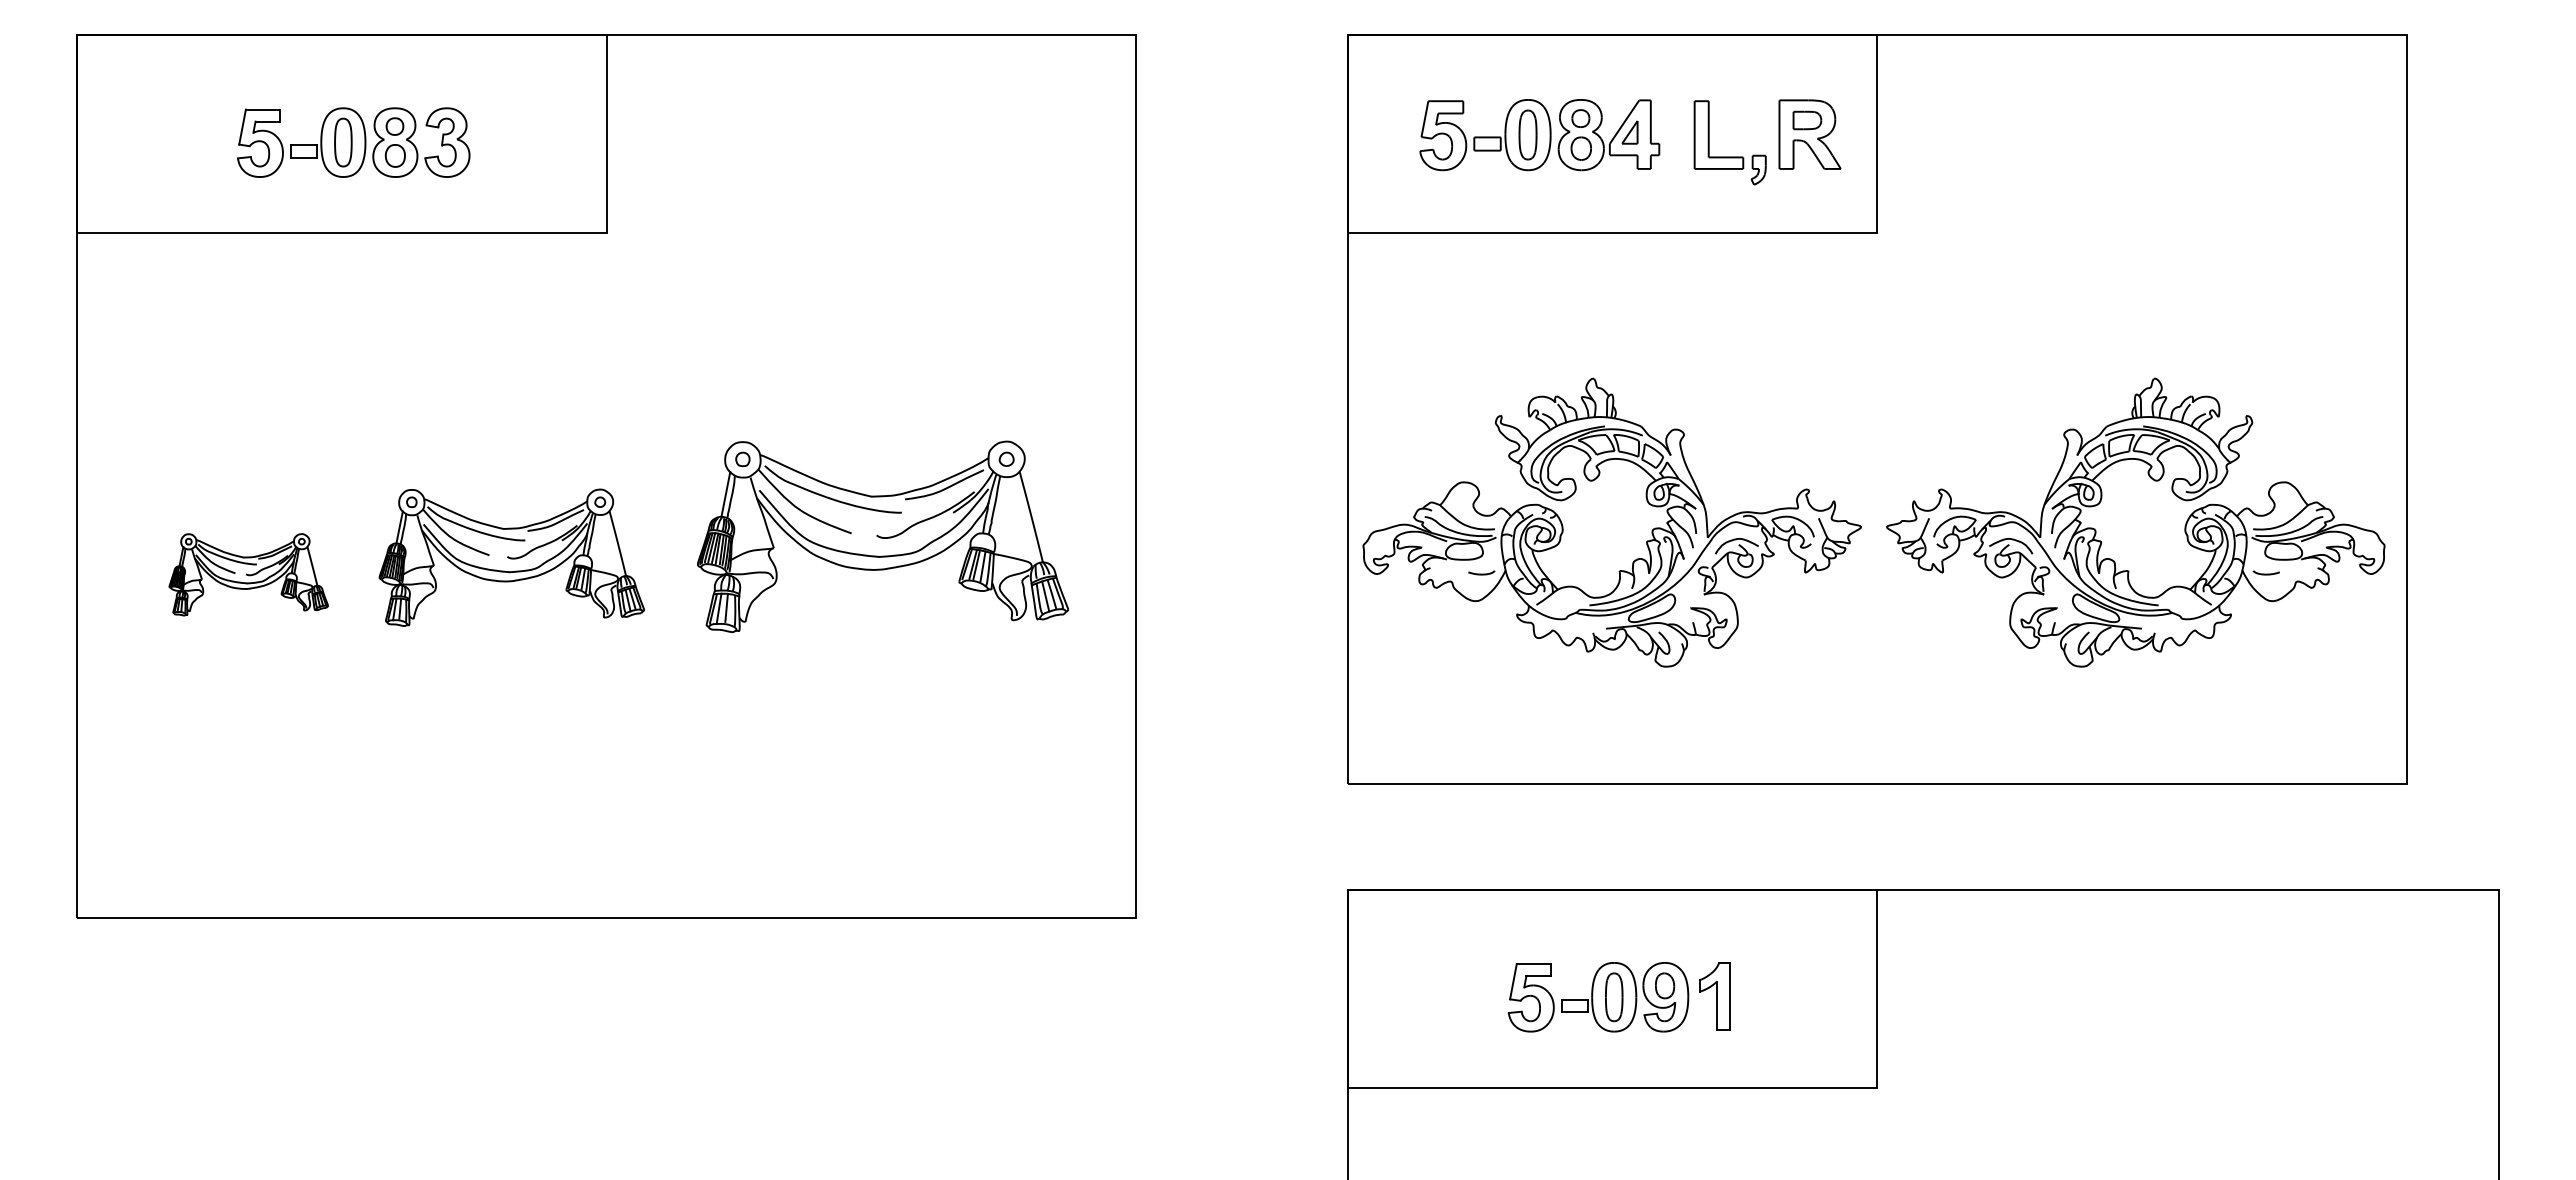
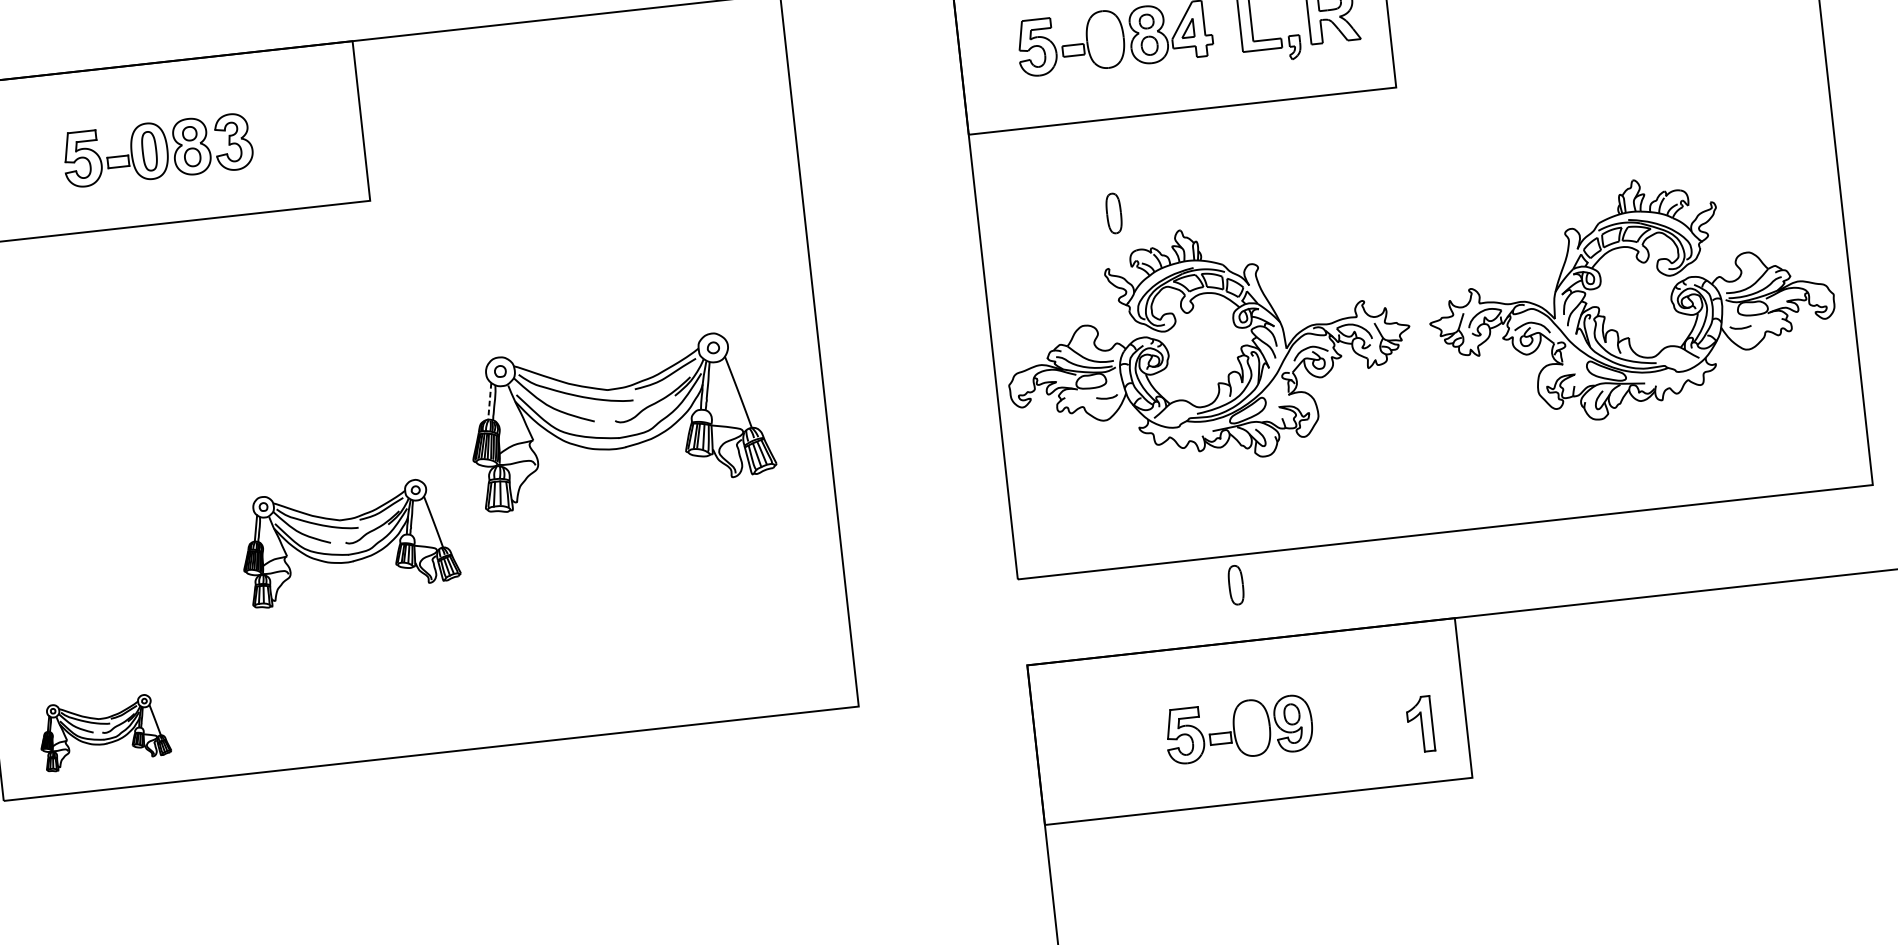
part: (1527, 134) -> (1113, 213), moved
line: (725, 494) -> (489, 401), solid -> dashed
part: (511, 557) -> (348, 542), moved
part: (248, 574) -> (104, 732), moved
part: (1714, 996) -> (1420, 724), moved
part: (1614, 997) -> (1236, 585), moved

